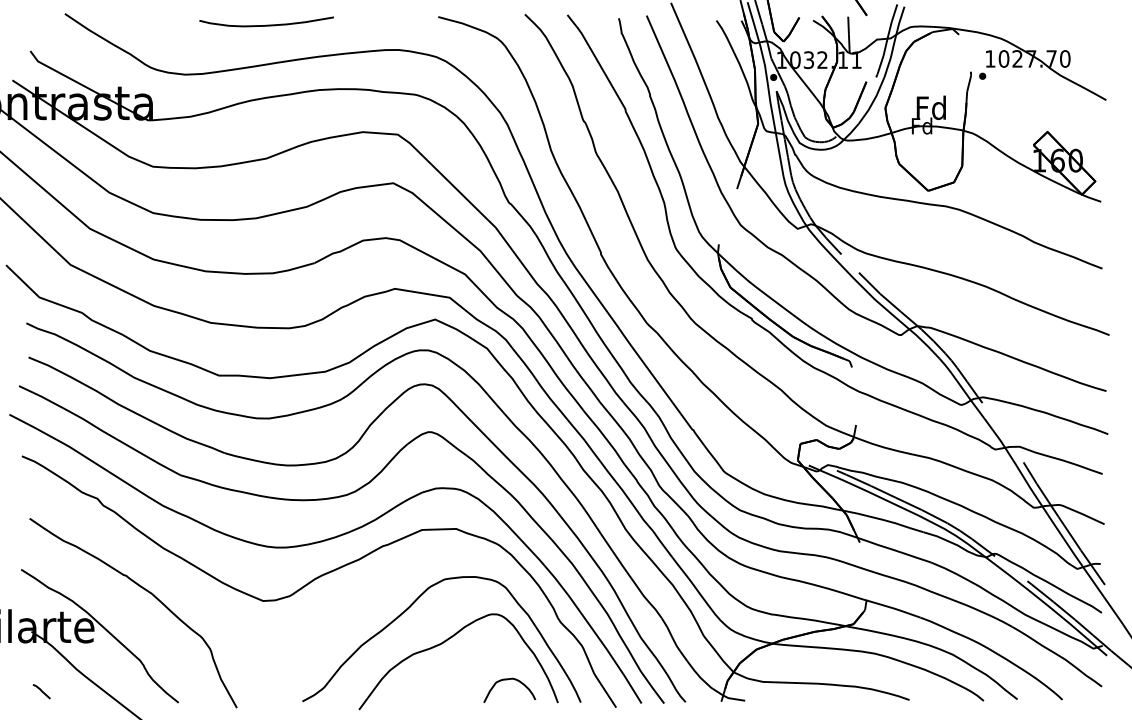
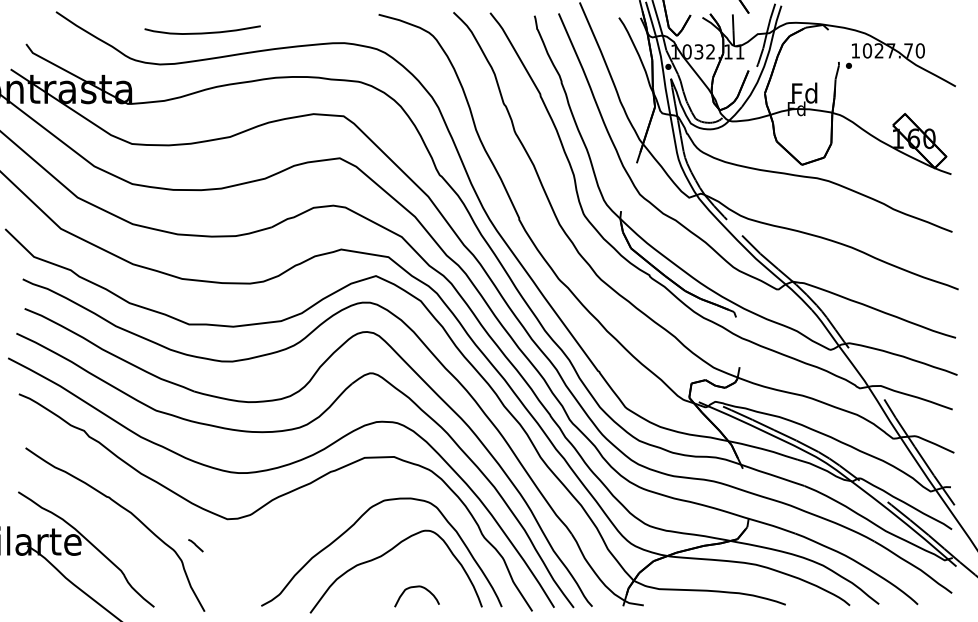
curve: (266, 24) -> (202, 32), moved
curve: (507, 680) -> (415, 587), moved
line: (41, 691) -> (195, 545), moved

